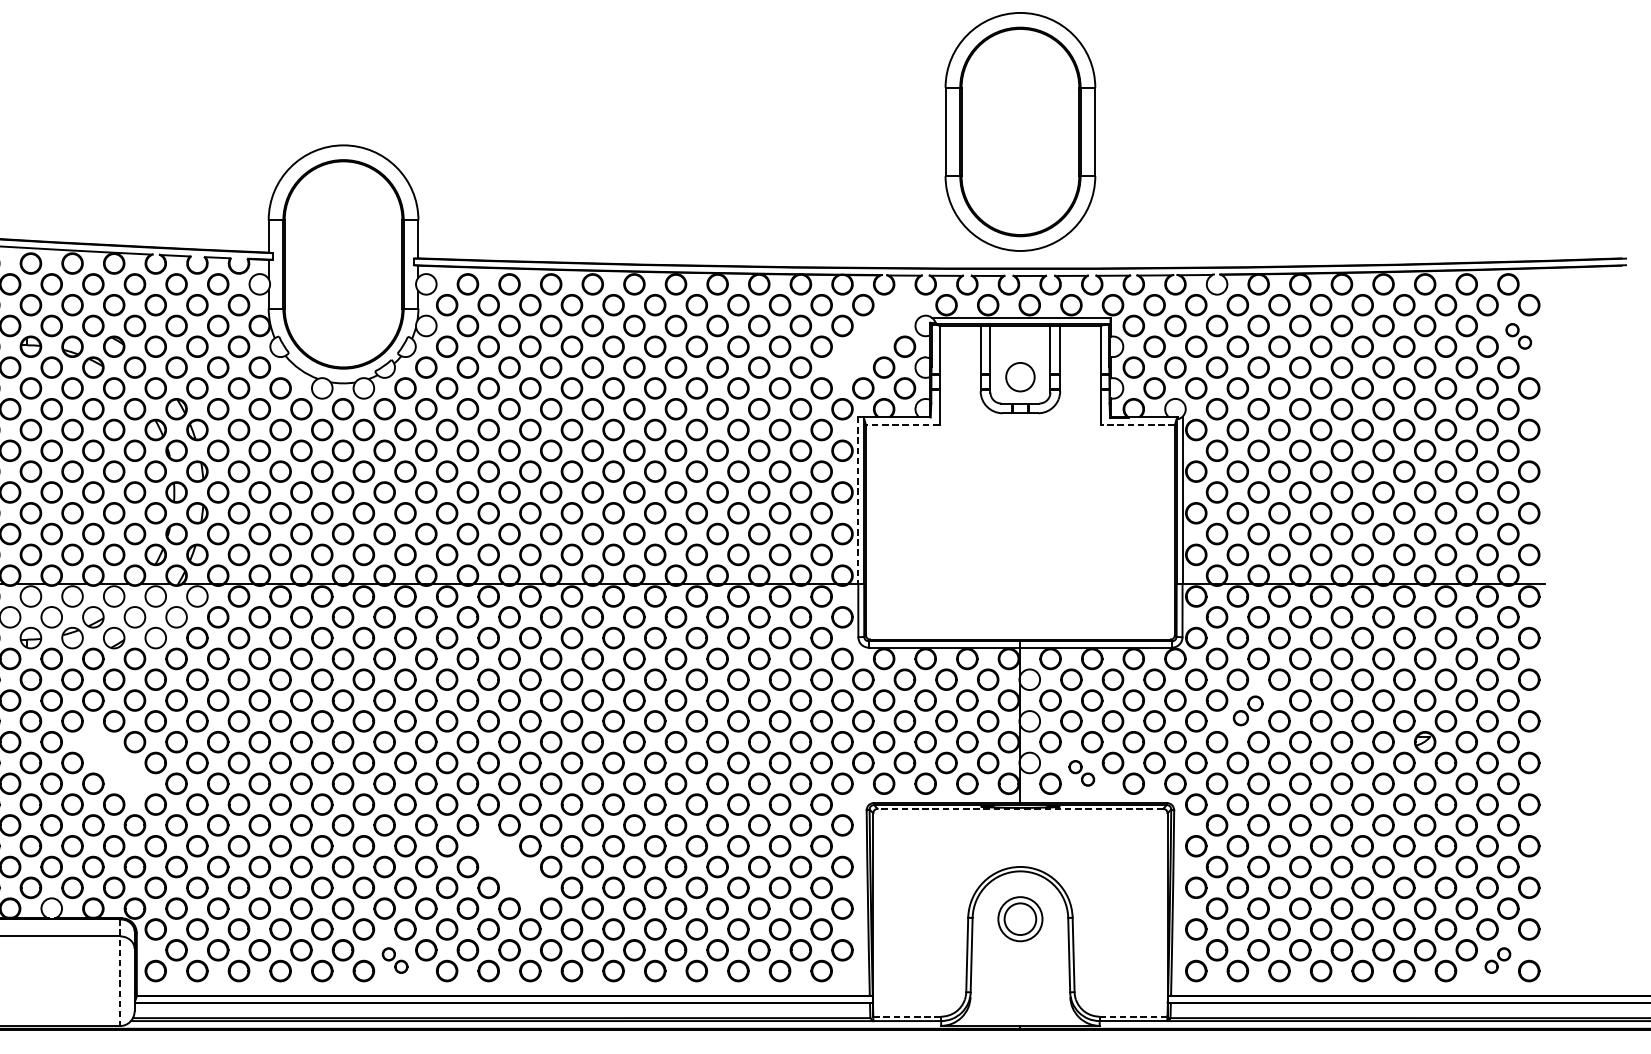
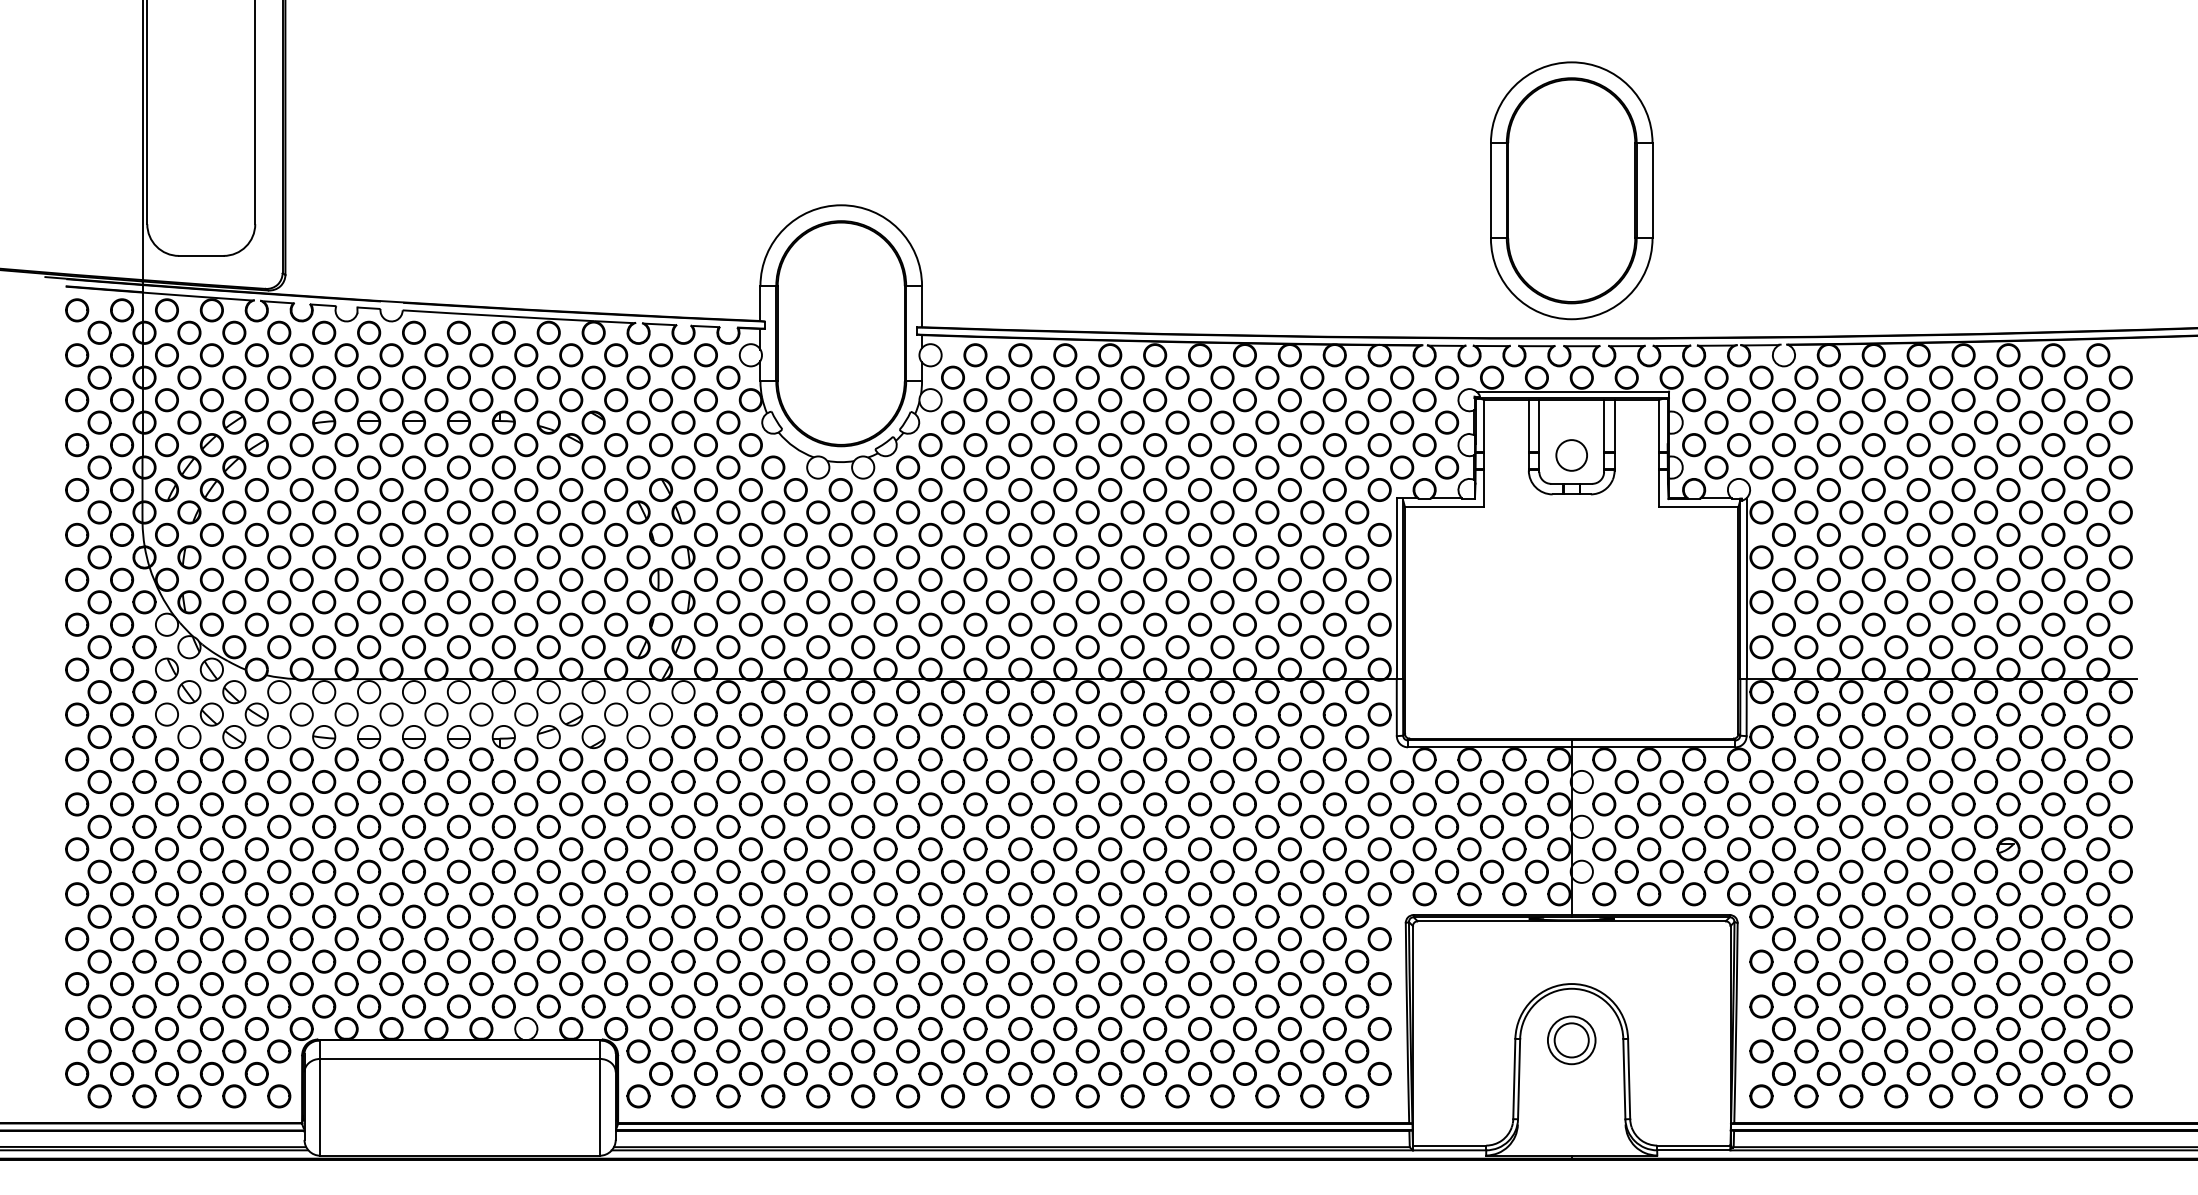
part: (873, 336) -> (1413, 411), added
part: (1518, 336) -> (2109, 411), size x1.67
line: (902, 425) -> (1444, 507), dashed -> solid
line: (1137, 425) -> (1698, 507), dashed -> solid
line: (858, 501) -> (1396, 589), dashed -> solid
part: (1248, 710) -> (1817, 815), size x1.43
part: (114, 762) -> (593, 871), added
part: (1081, 772) -> (1637, 882), size x1.67
line: (1020, 809) -> (1571, 921), dashed -> solid
part: (509, 866) -> (1020, 983), added
part: (394, 960) -> (896, 1084), size x1.67
part: (1497, 960) -> (2086, 1084), size x1.67
line: (119, 973) -> (599, 1098), dashed -> solid
line: (907, 1016) -> (1449, 1145), dashed -> solid
line: (1134, 1016) -> (1694, 1145), dashed -> solid

